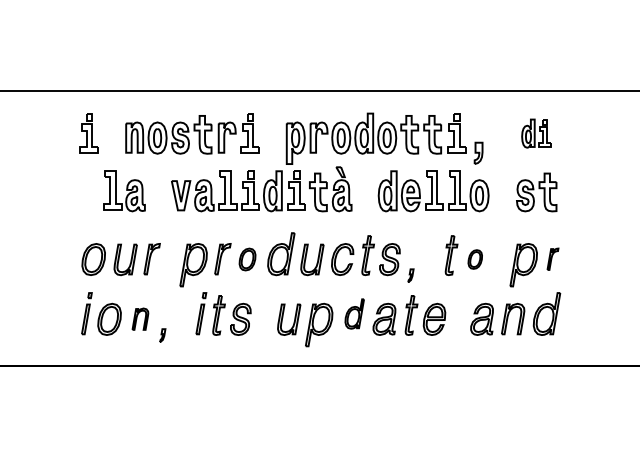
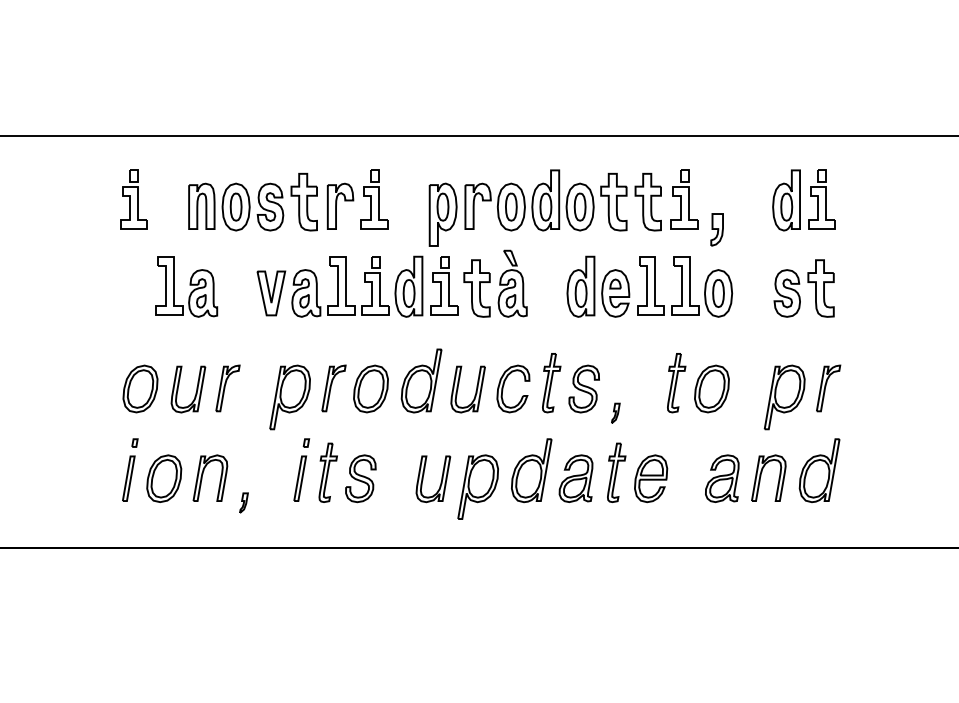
part: (536, 133) -> (803, 200), size x1.43
part: (247, 259) -> (370, 388), size x1.43
part: (475, 259) -> (712, 388), size x1.67
part: (552, 259) -> (827, 388), size x1.43
part: (354, 313) -> (531, 469), size x1.43
part: (140, 319) -> (210, 478), size x1.43

